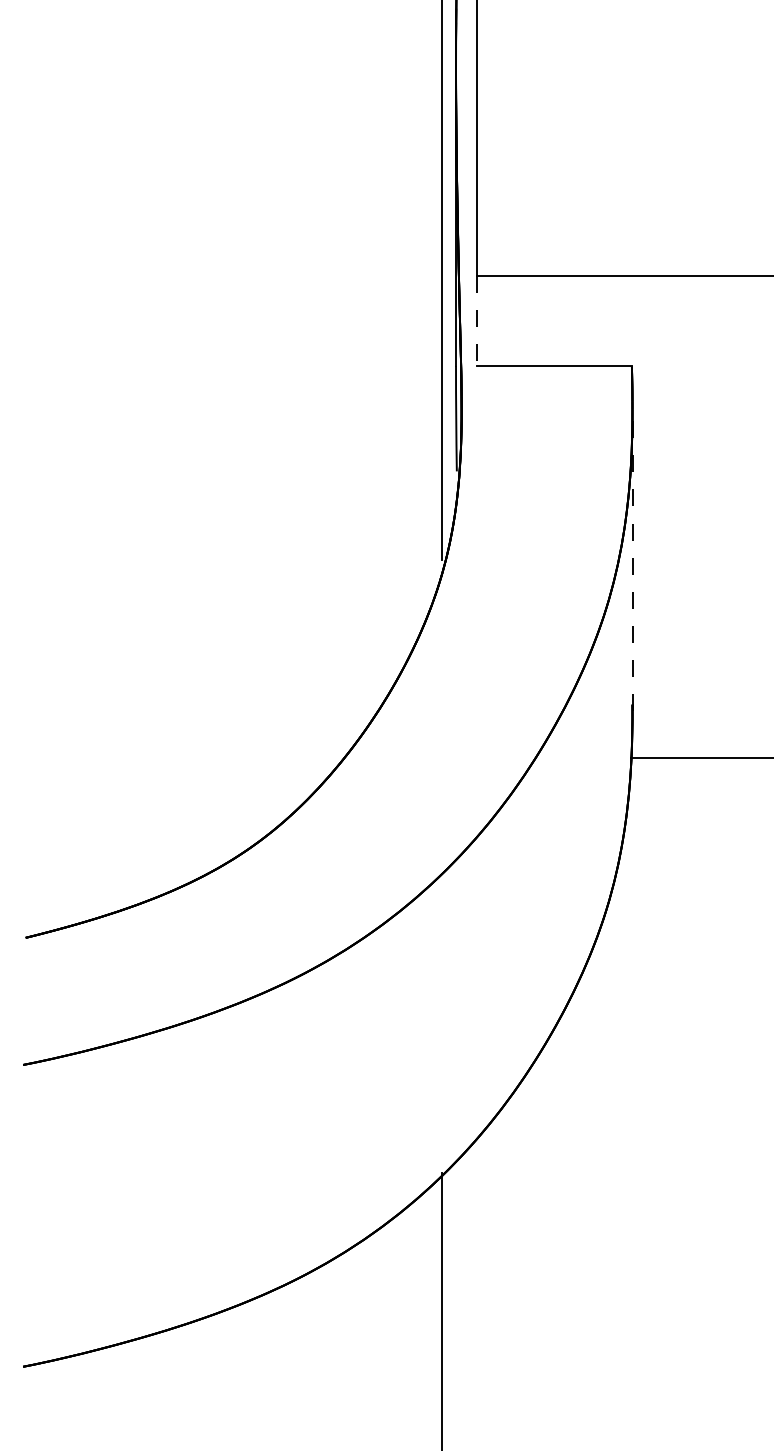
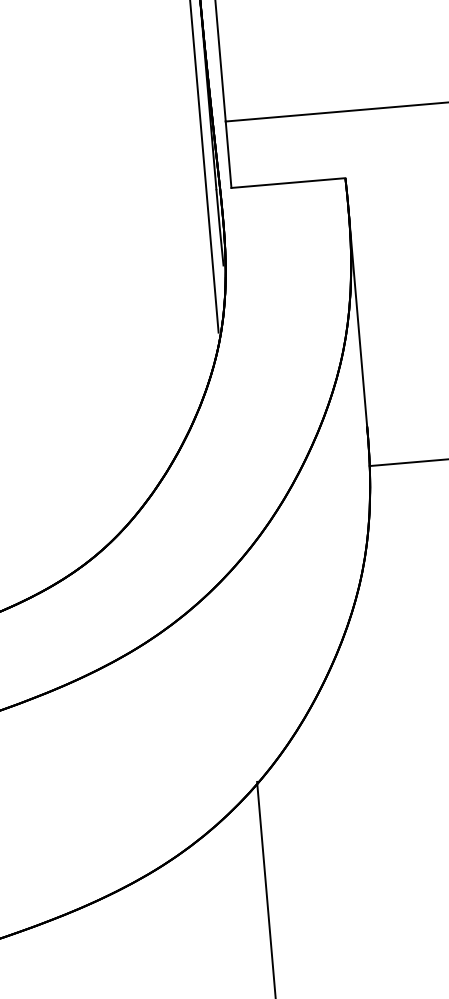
line: (476, 321) -> (228, 155), dashed -> solid
line: (632, 560) -> (358, 320), dashed -> solid

